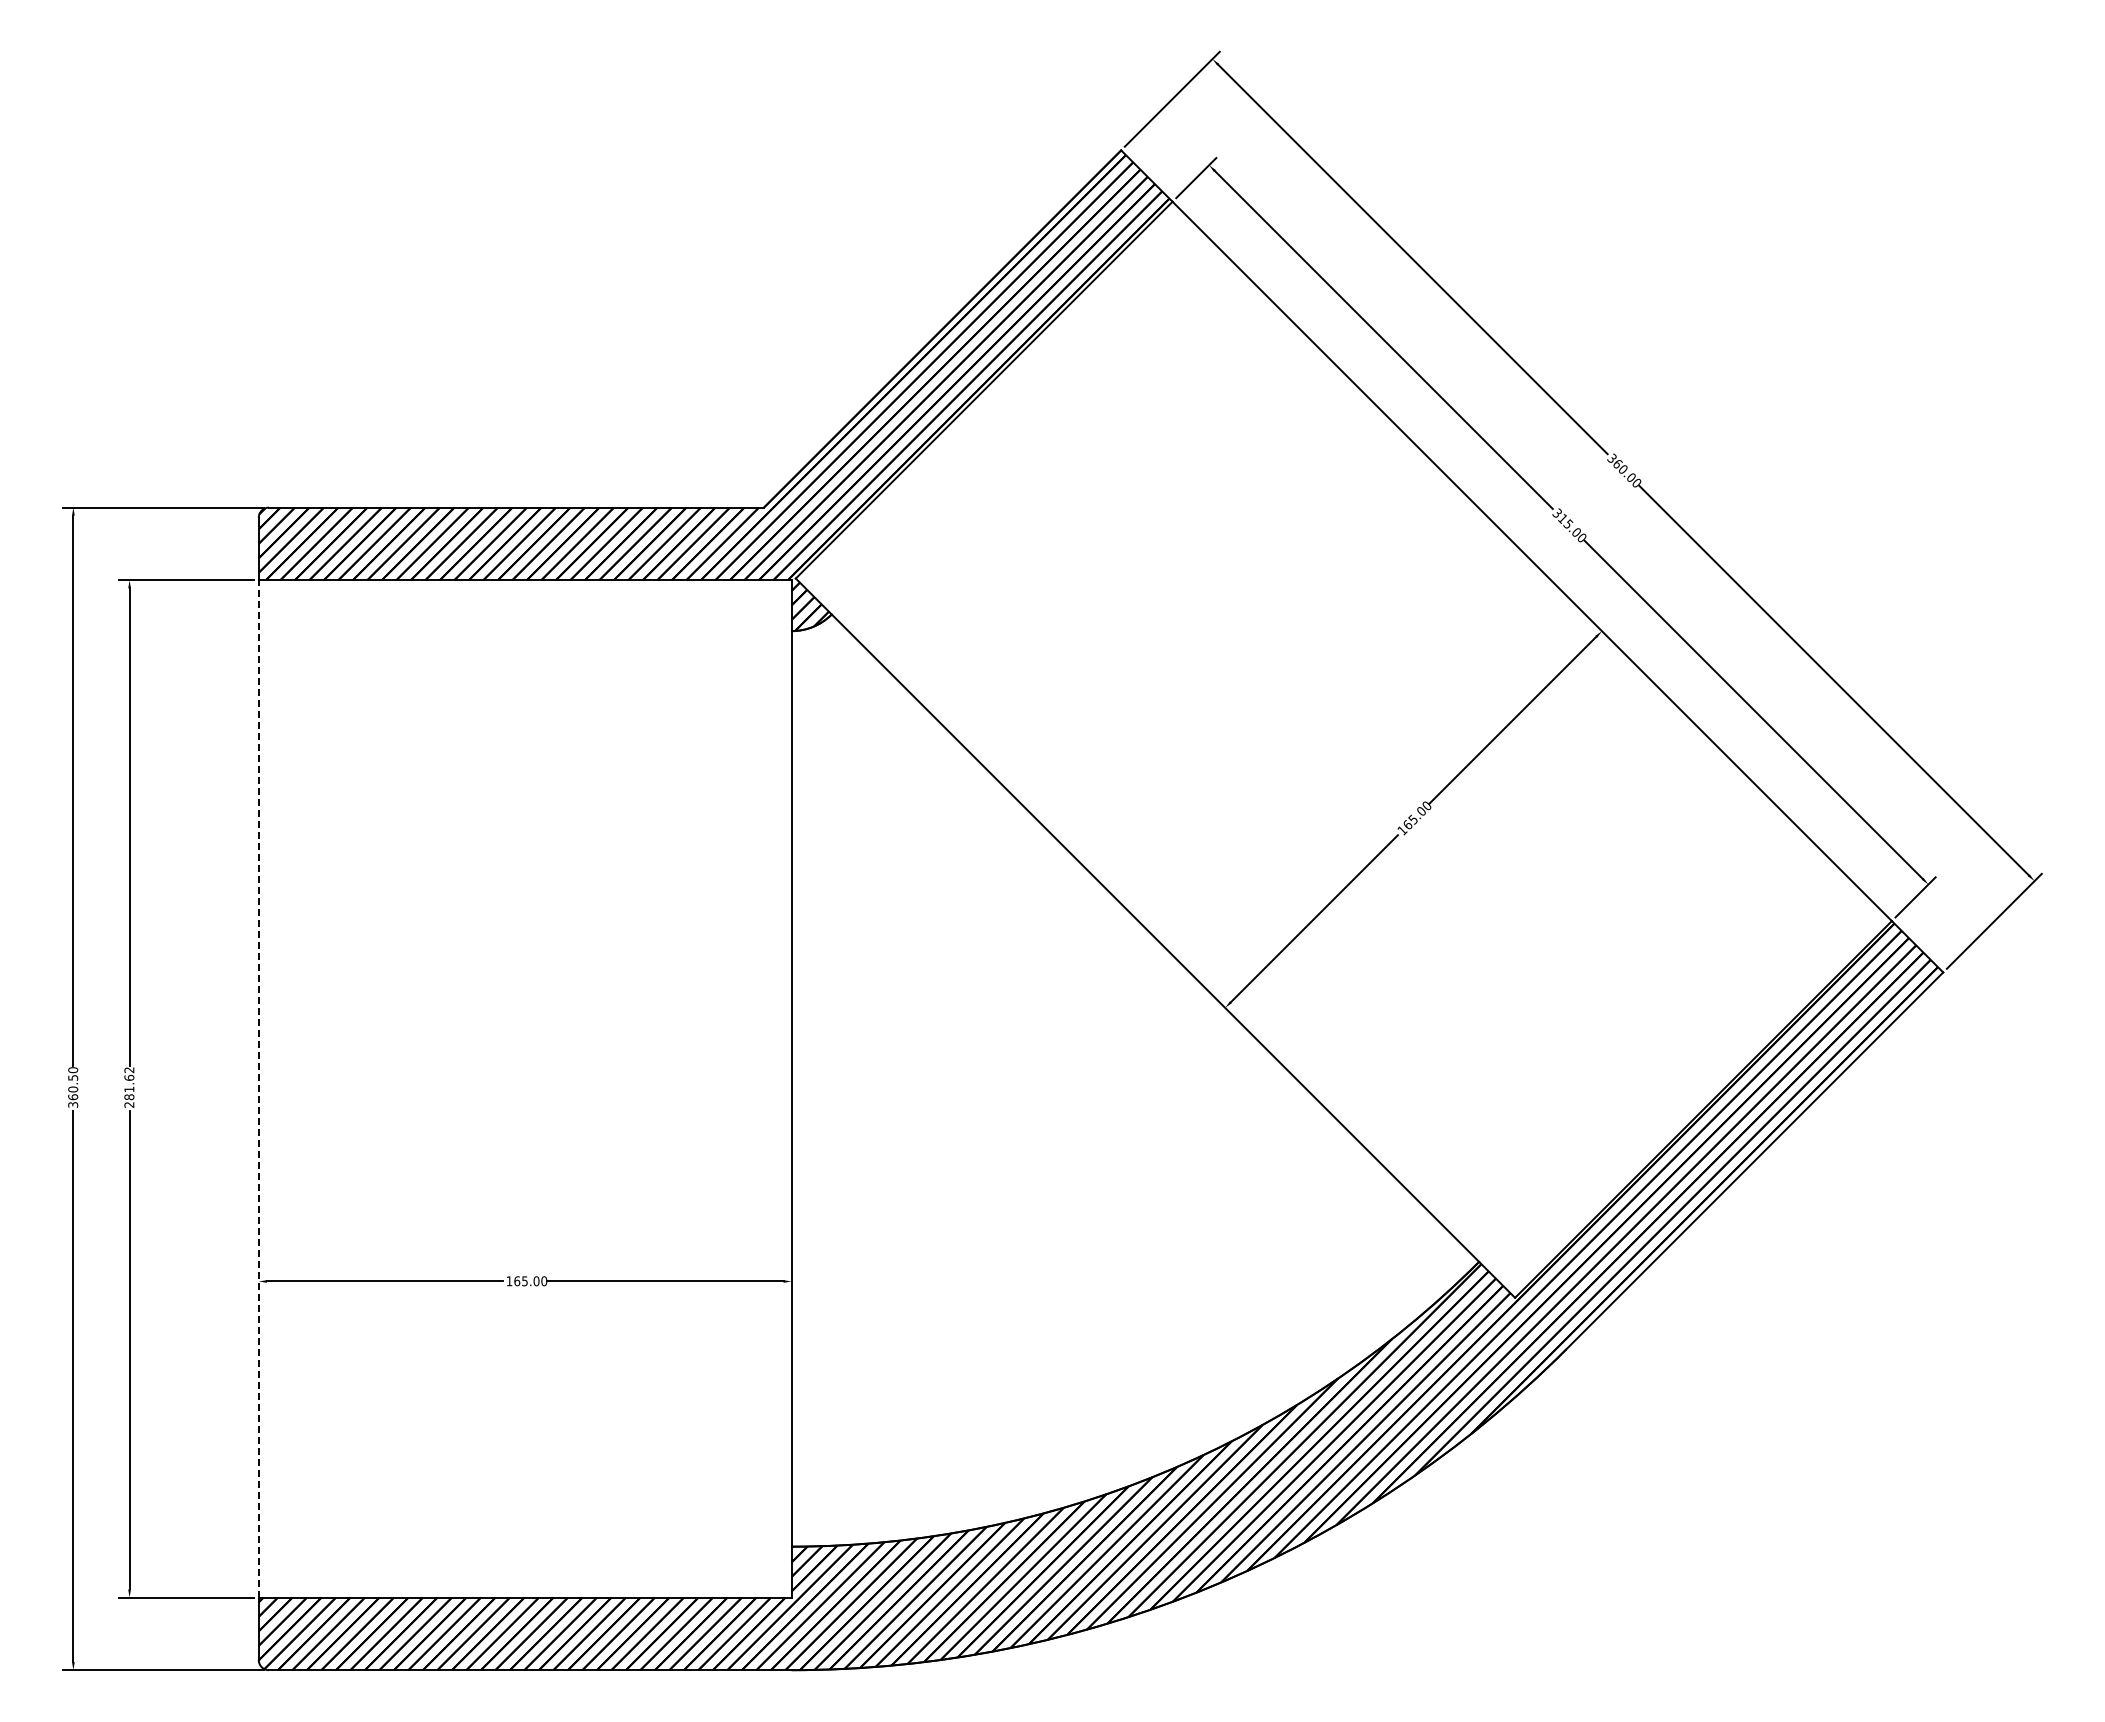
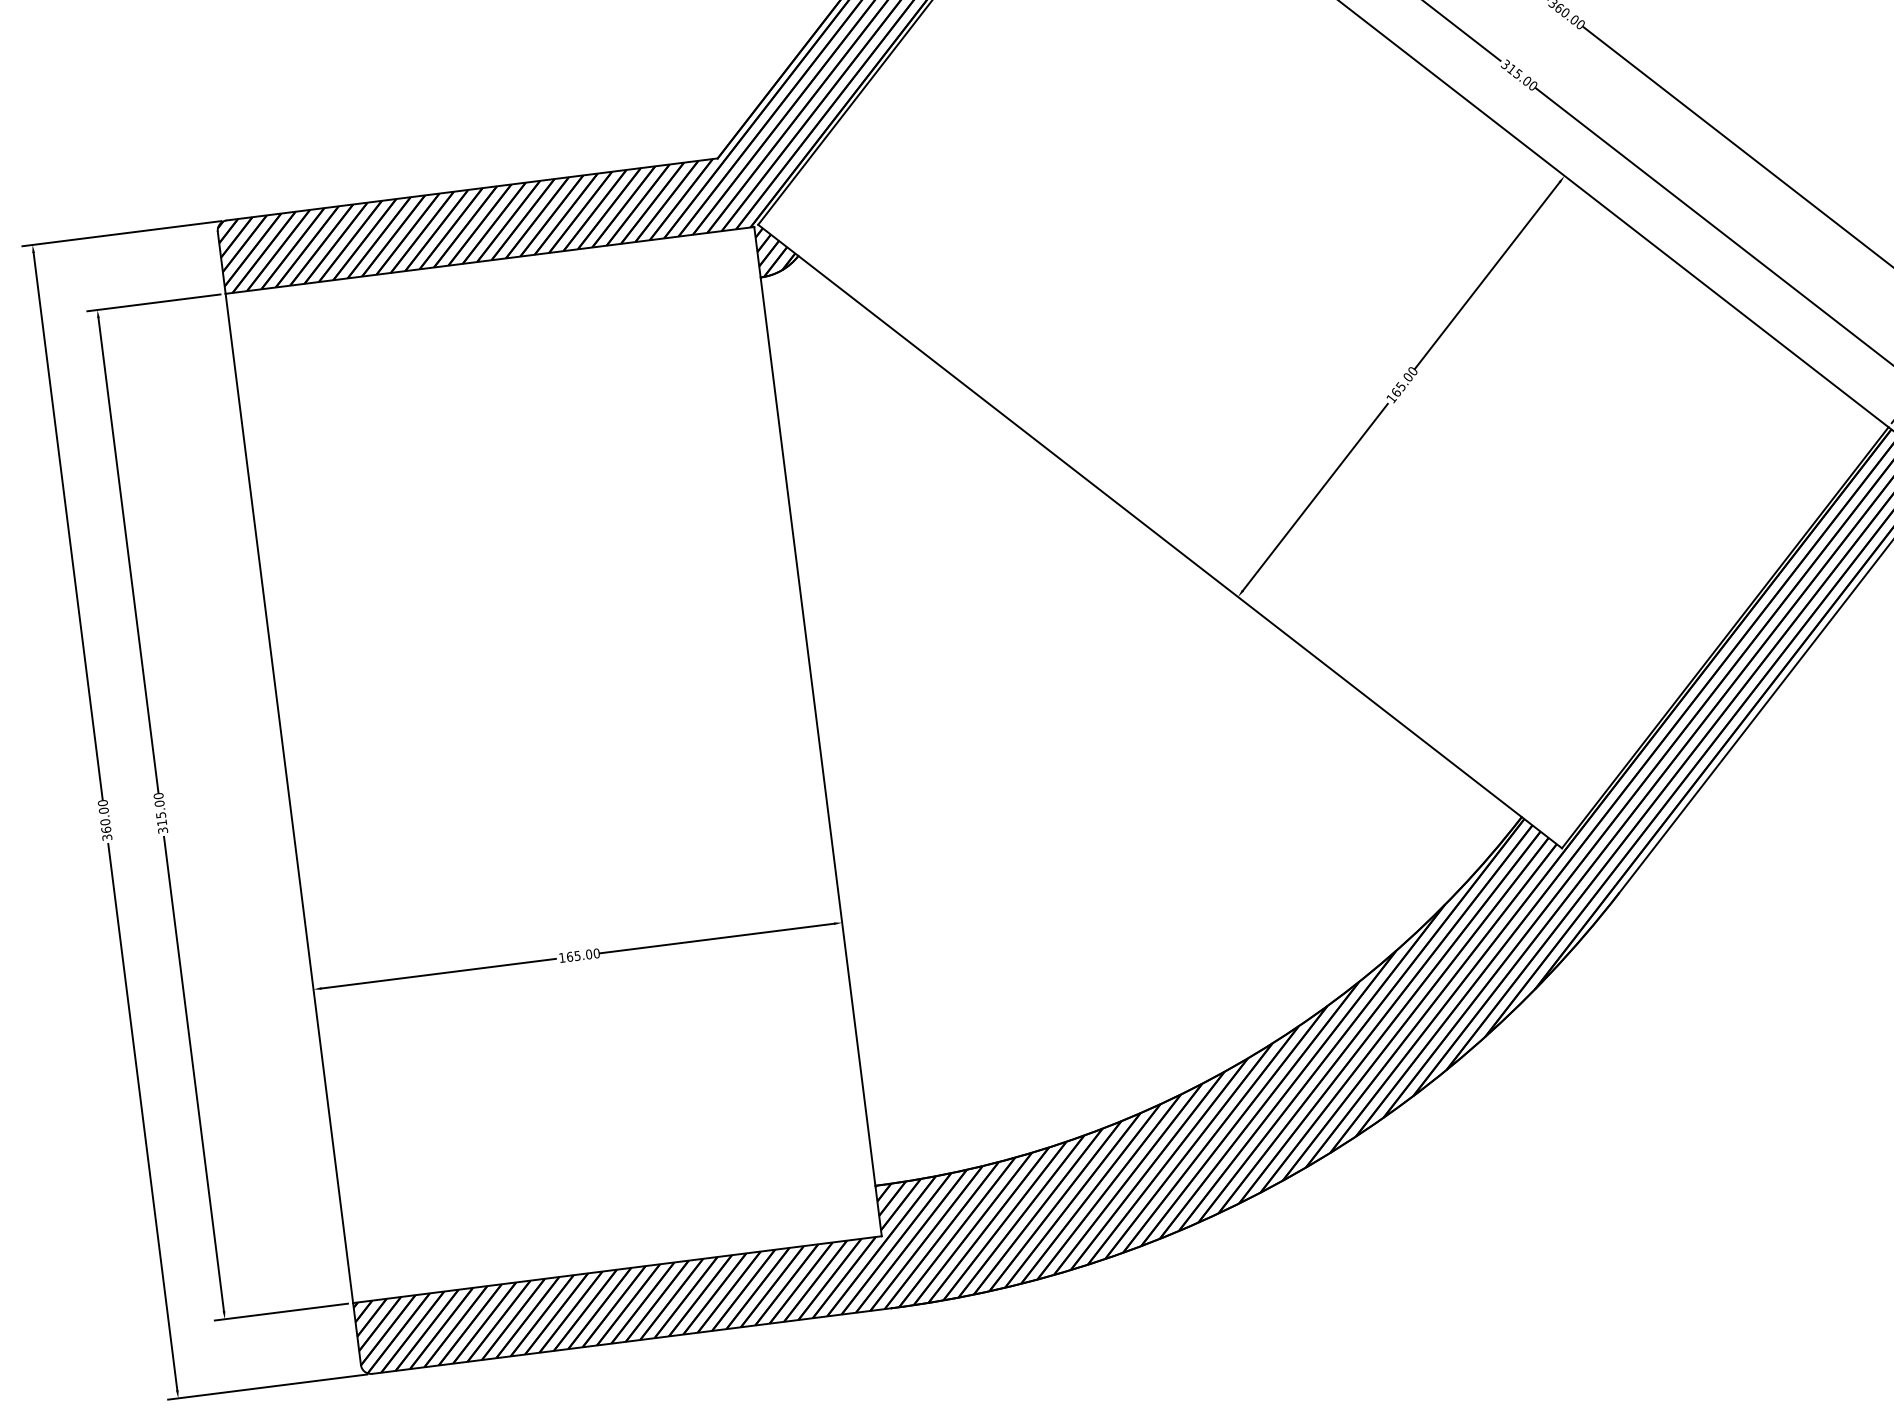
text: (73, 1077) -> (104, 810), 360.50 -> 360.00
text: (129, 1087) -> (160, 813), 281.62 -> 315.00
line: (258, 1088) -> (289, 798), dashed -> solid

